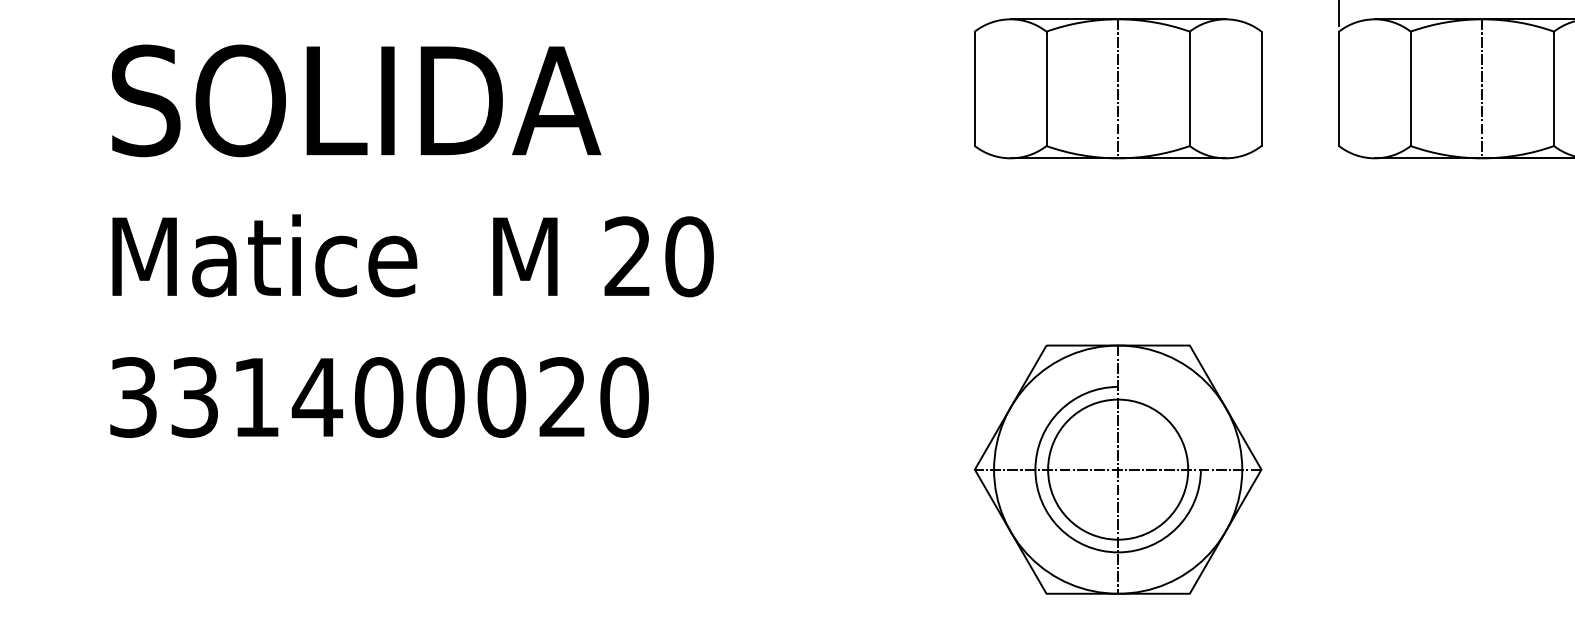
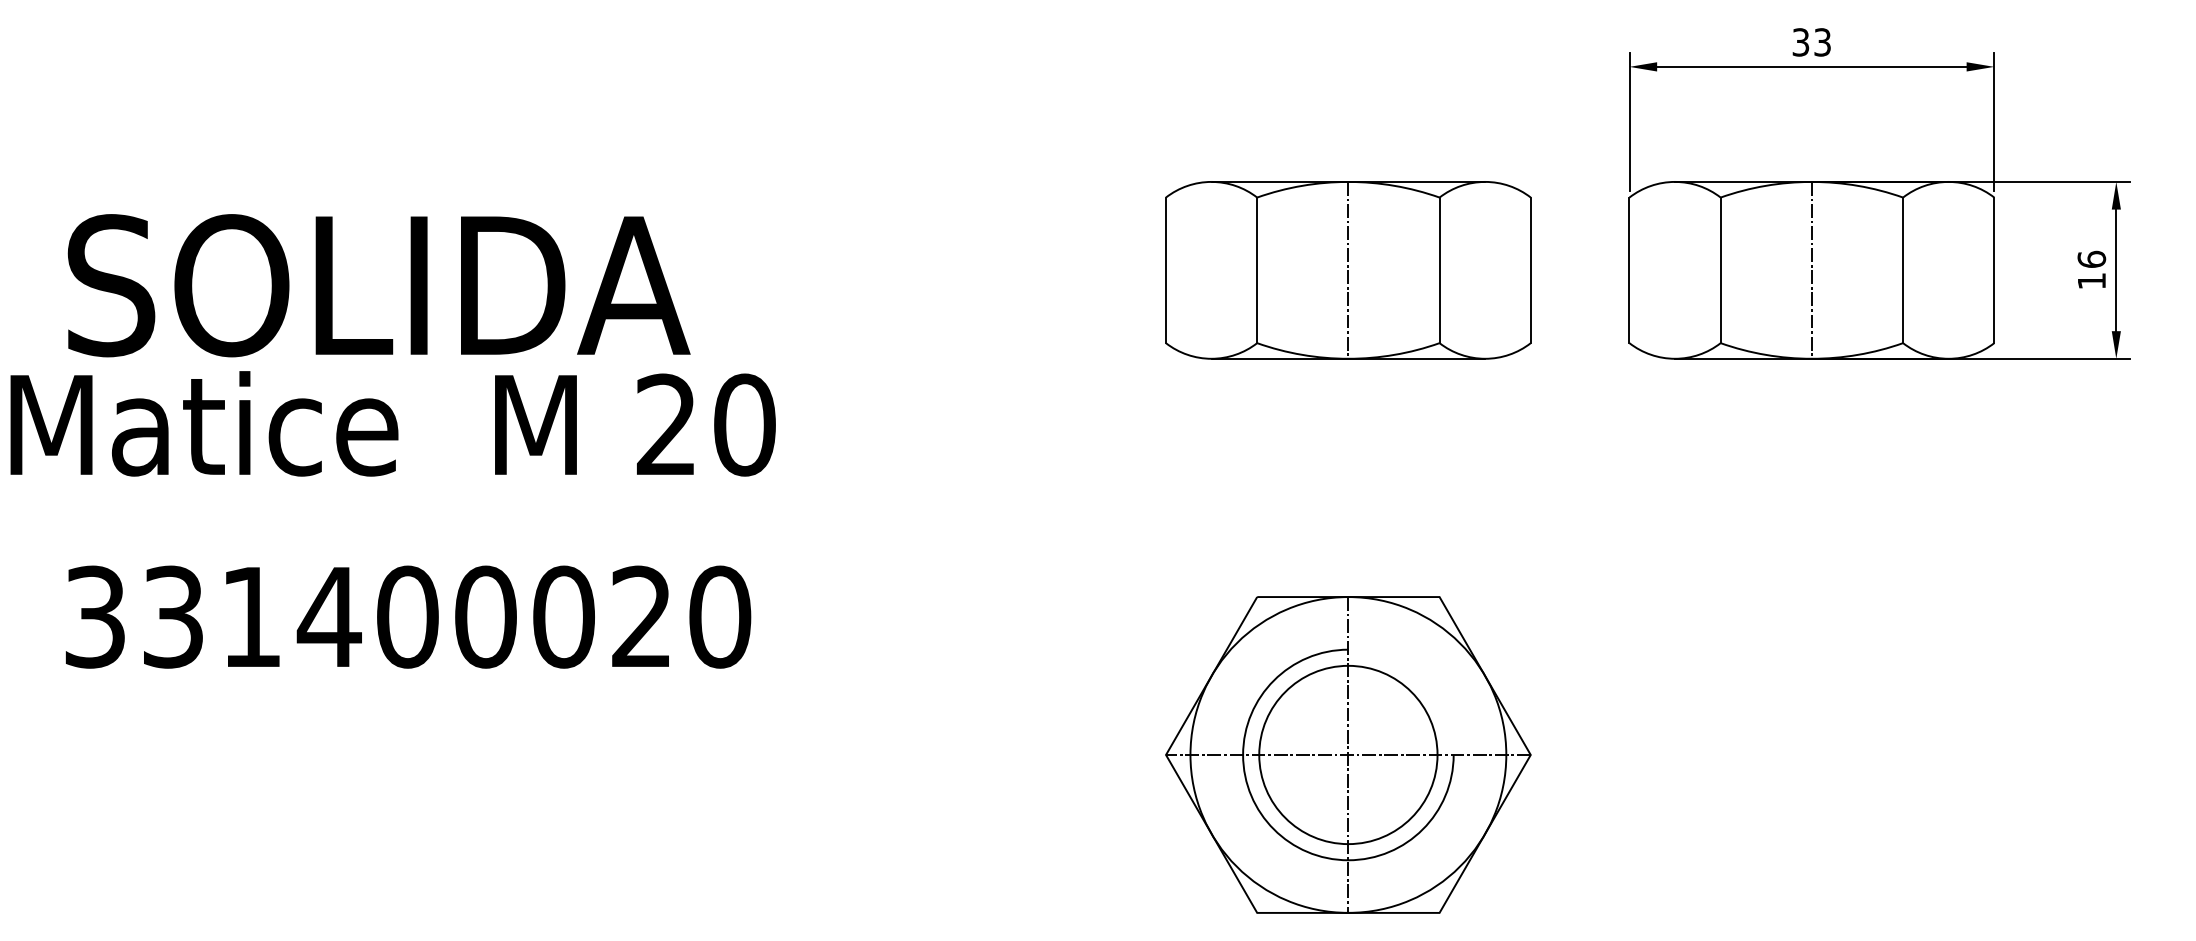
text: (412, 255) -> (392, 423), moved
text: (379, 396) -> (408, 616), moved

